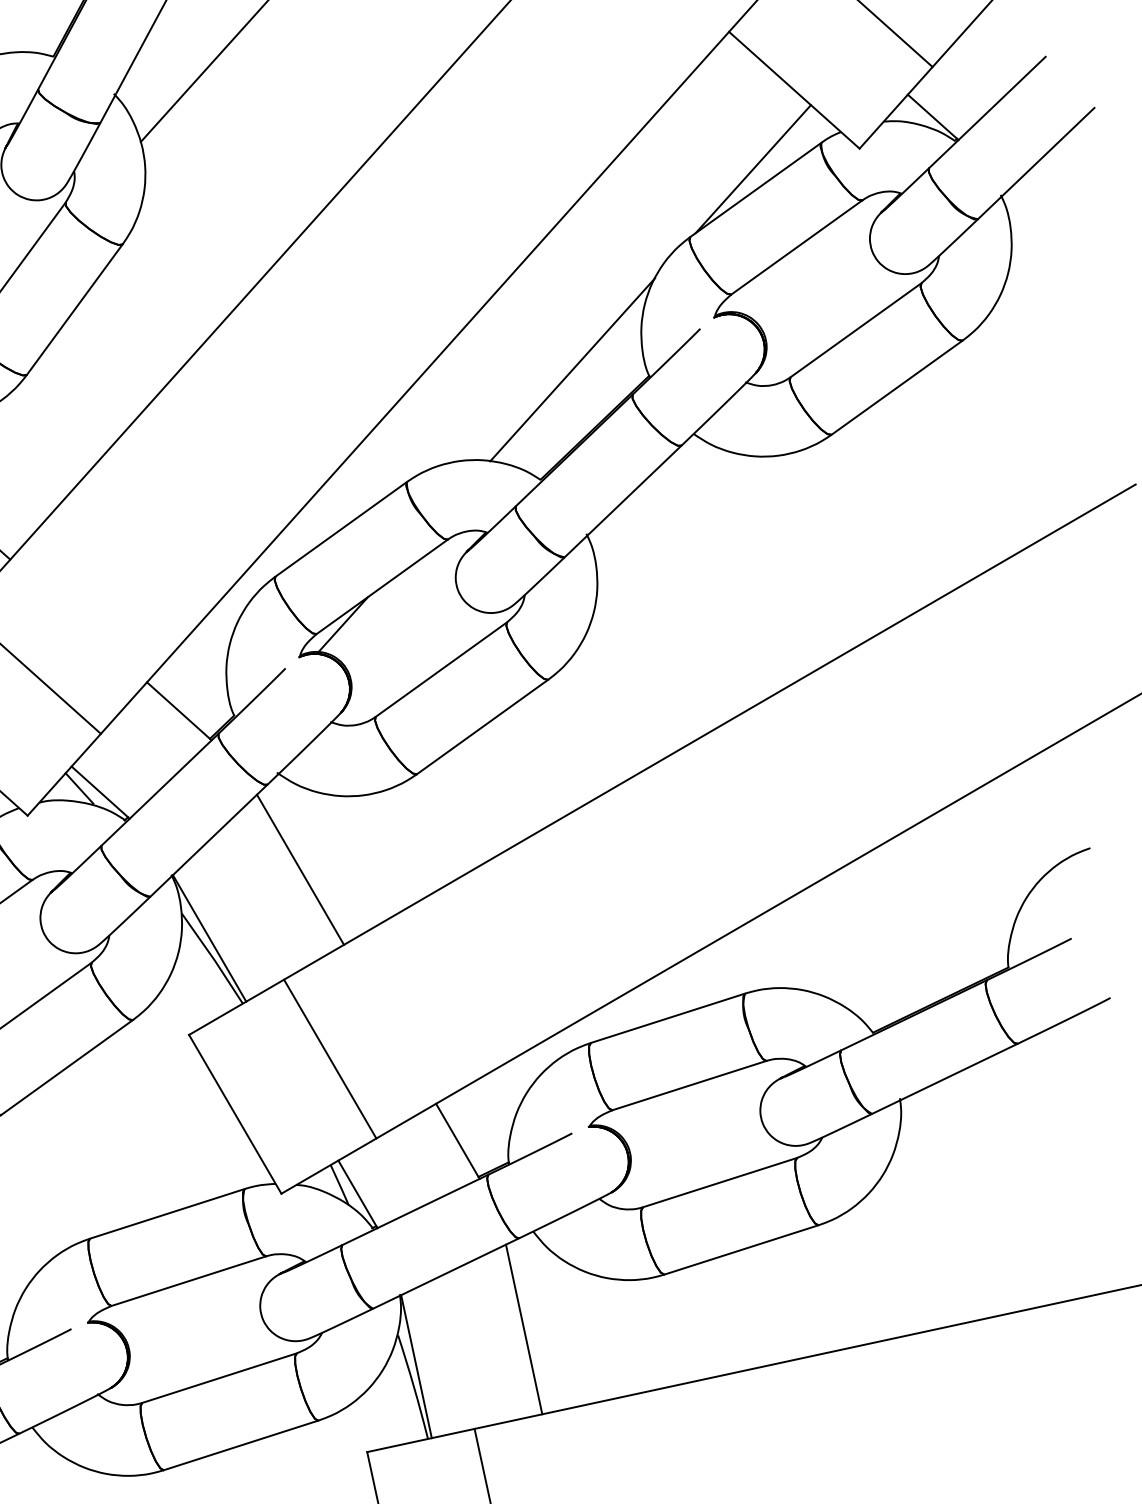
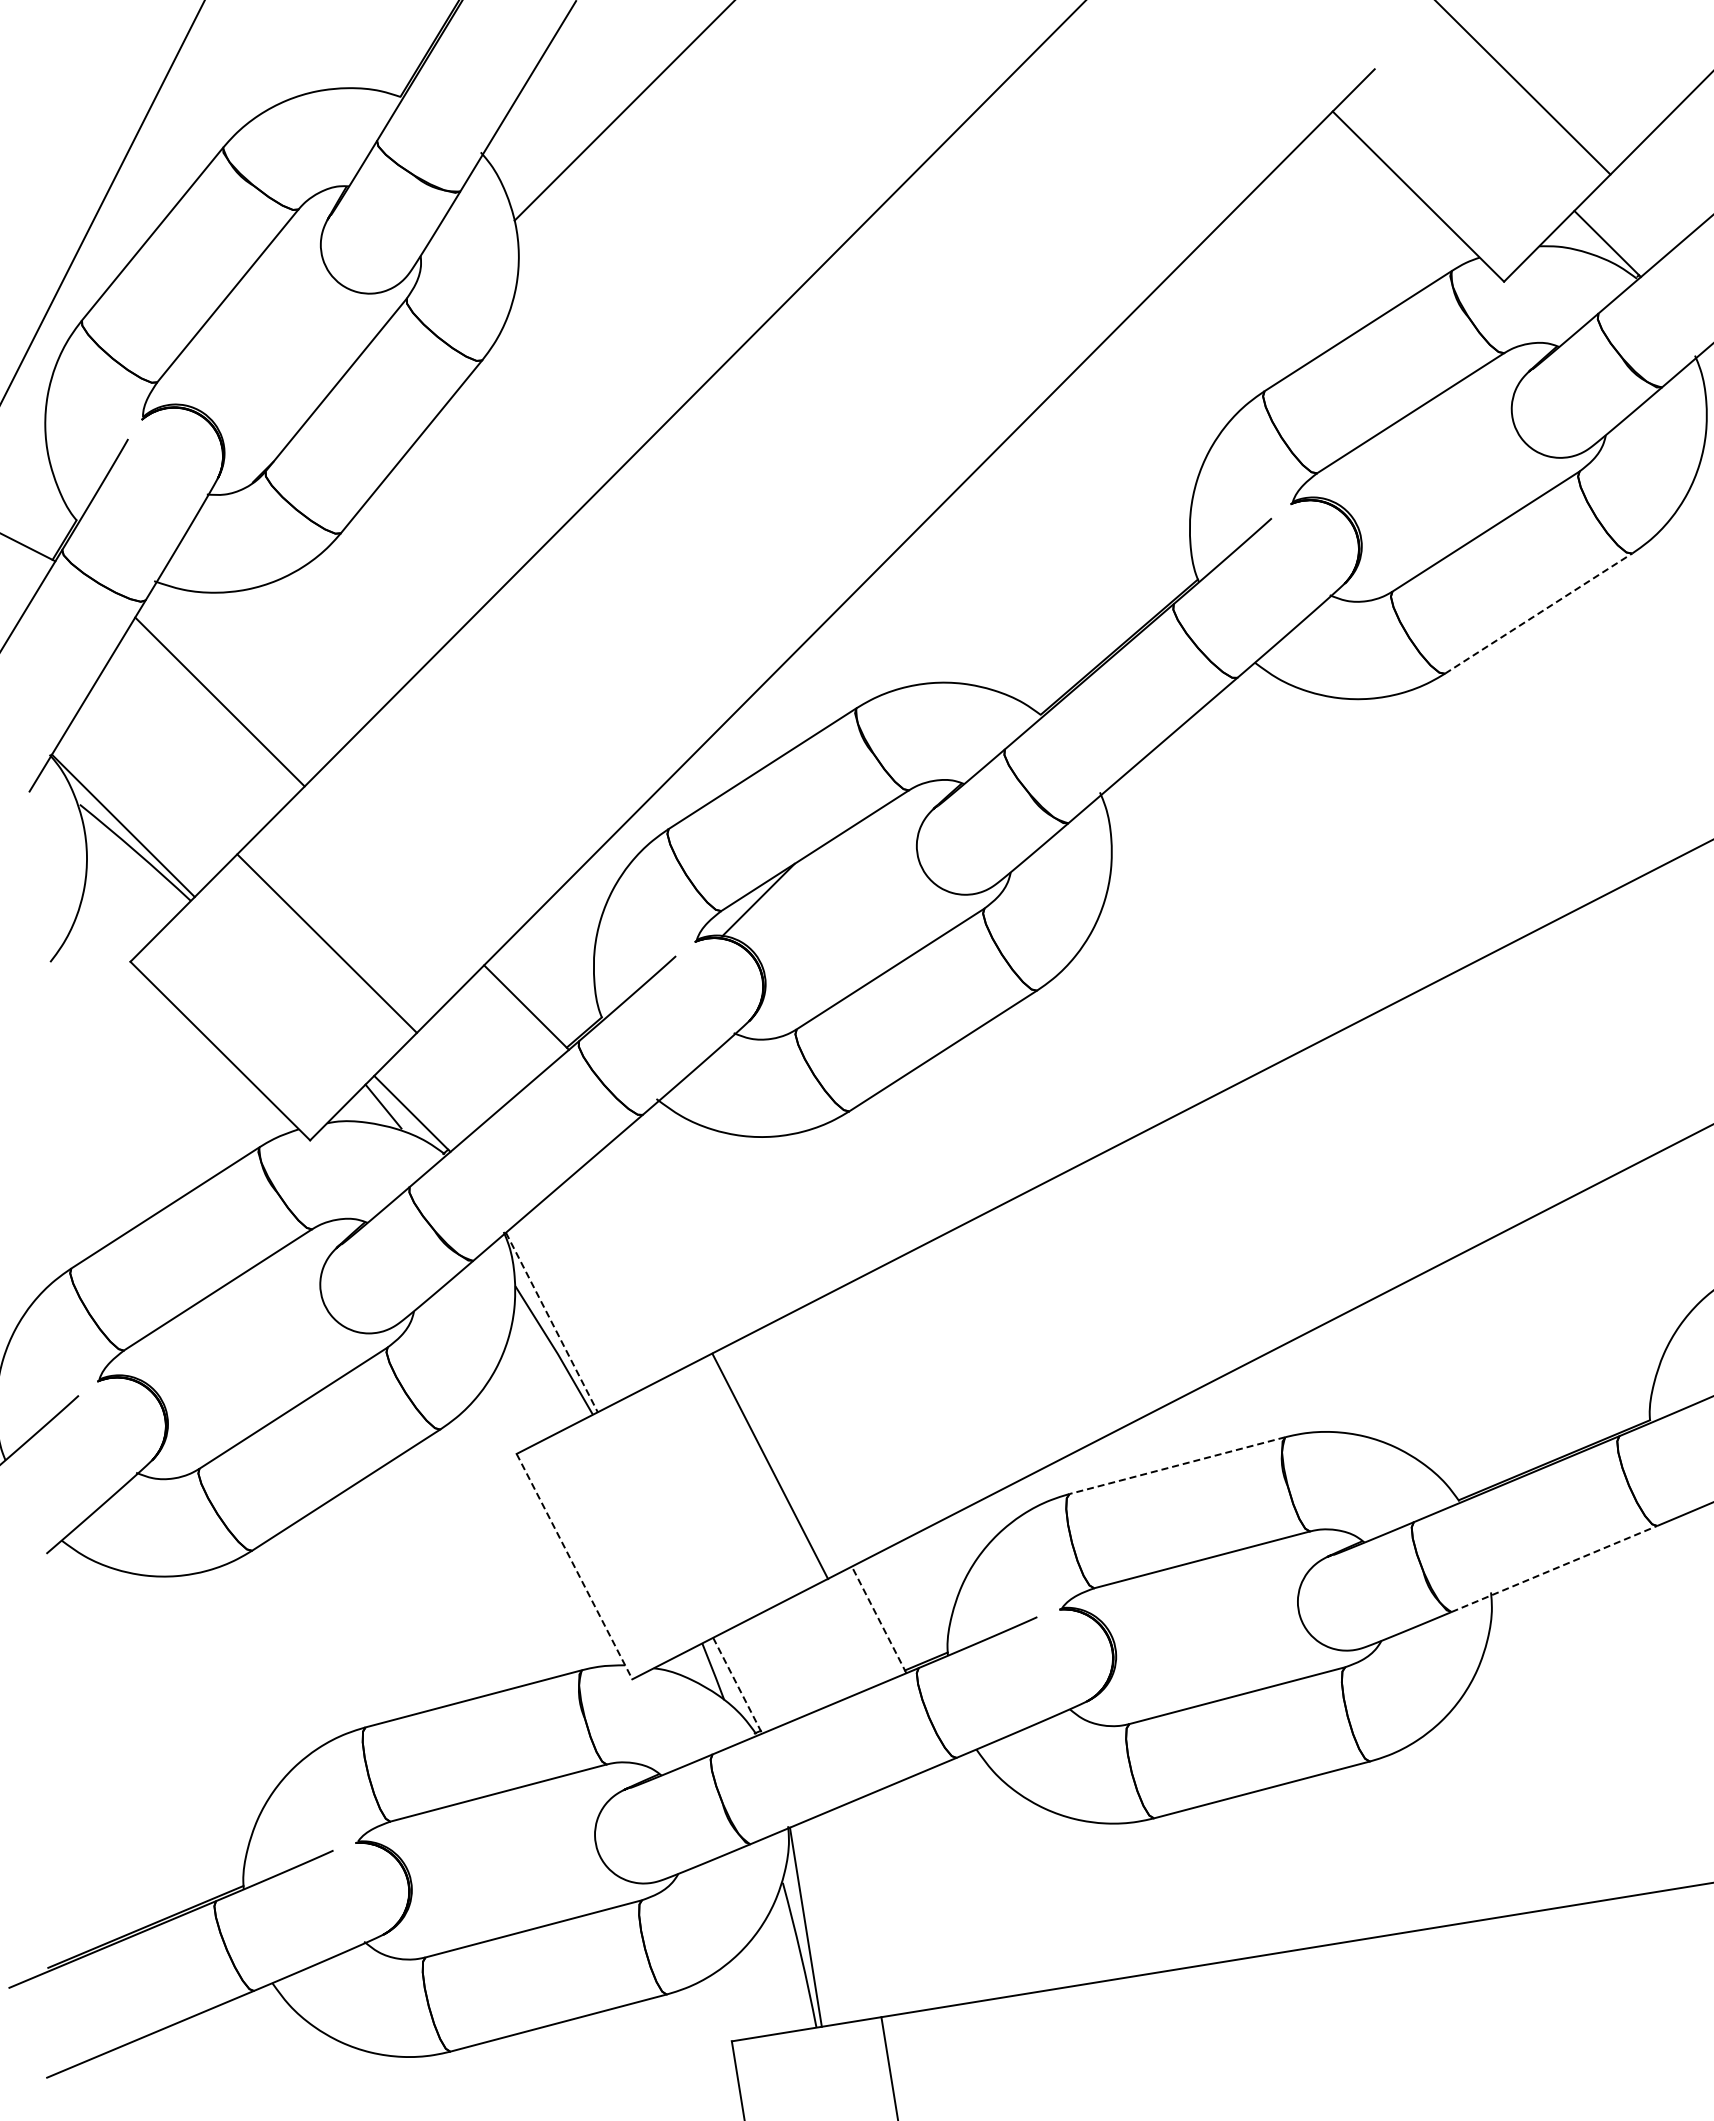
line: (753, 169) -> (1356, 302), removed
line: (572, 369) -> (1092, 565), removed
line: (897, 387) -> (1539, 613), solid -> dashed
line: (300, 869) -> (681, 1234), removed
line: (209, 938) -> (551, 1322), solid -> dashed
line: (668, 1018) -> (1177, 1465), solid -> dashed
line: (330, 1059) -> (770, 1466), moved
line: (944, 1078) -> (1554, 1568), solid -> dashed
line: (235, 1114) -> (574, 1566), solid -> dashed
line: (458, 1141) -> (879, 1619), solid -> dashed
line: (357, 1194) -> (737, 1685), solid -> dashed
line: (523, 1329) -> (956, 1883), removed

